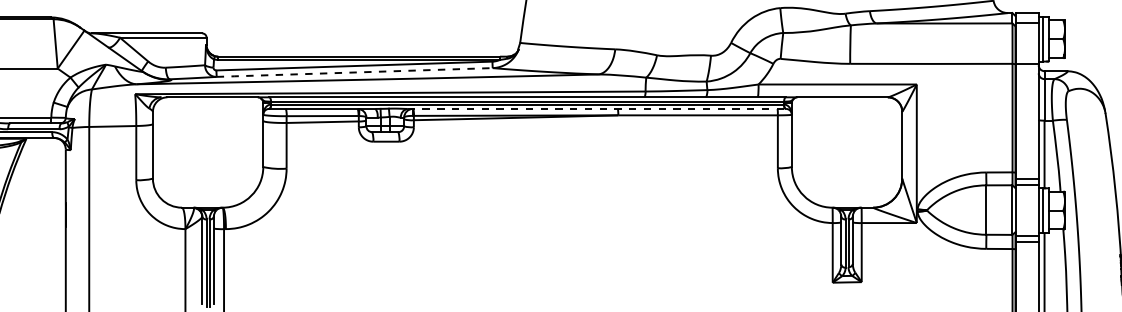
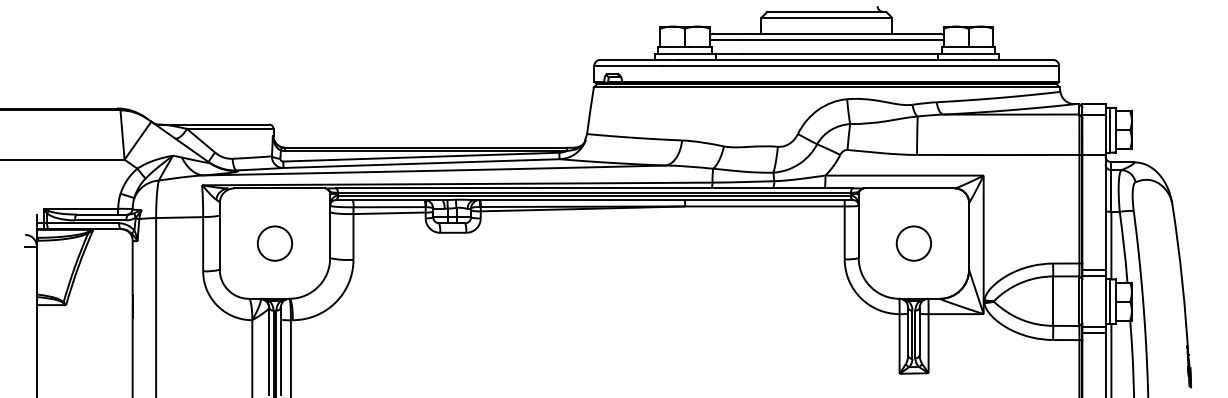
line: (353, 72) -> (420, 163), dashed -> solid
line: (597, 109) -> (664, 200), dashed -> solid
circle: (207, 152) -> (274, 243), added
circle: (846, 152) -> (913, 243), added

